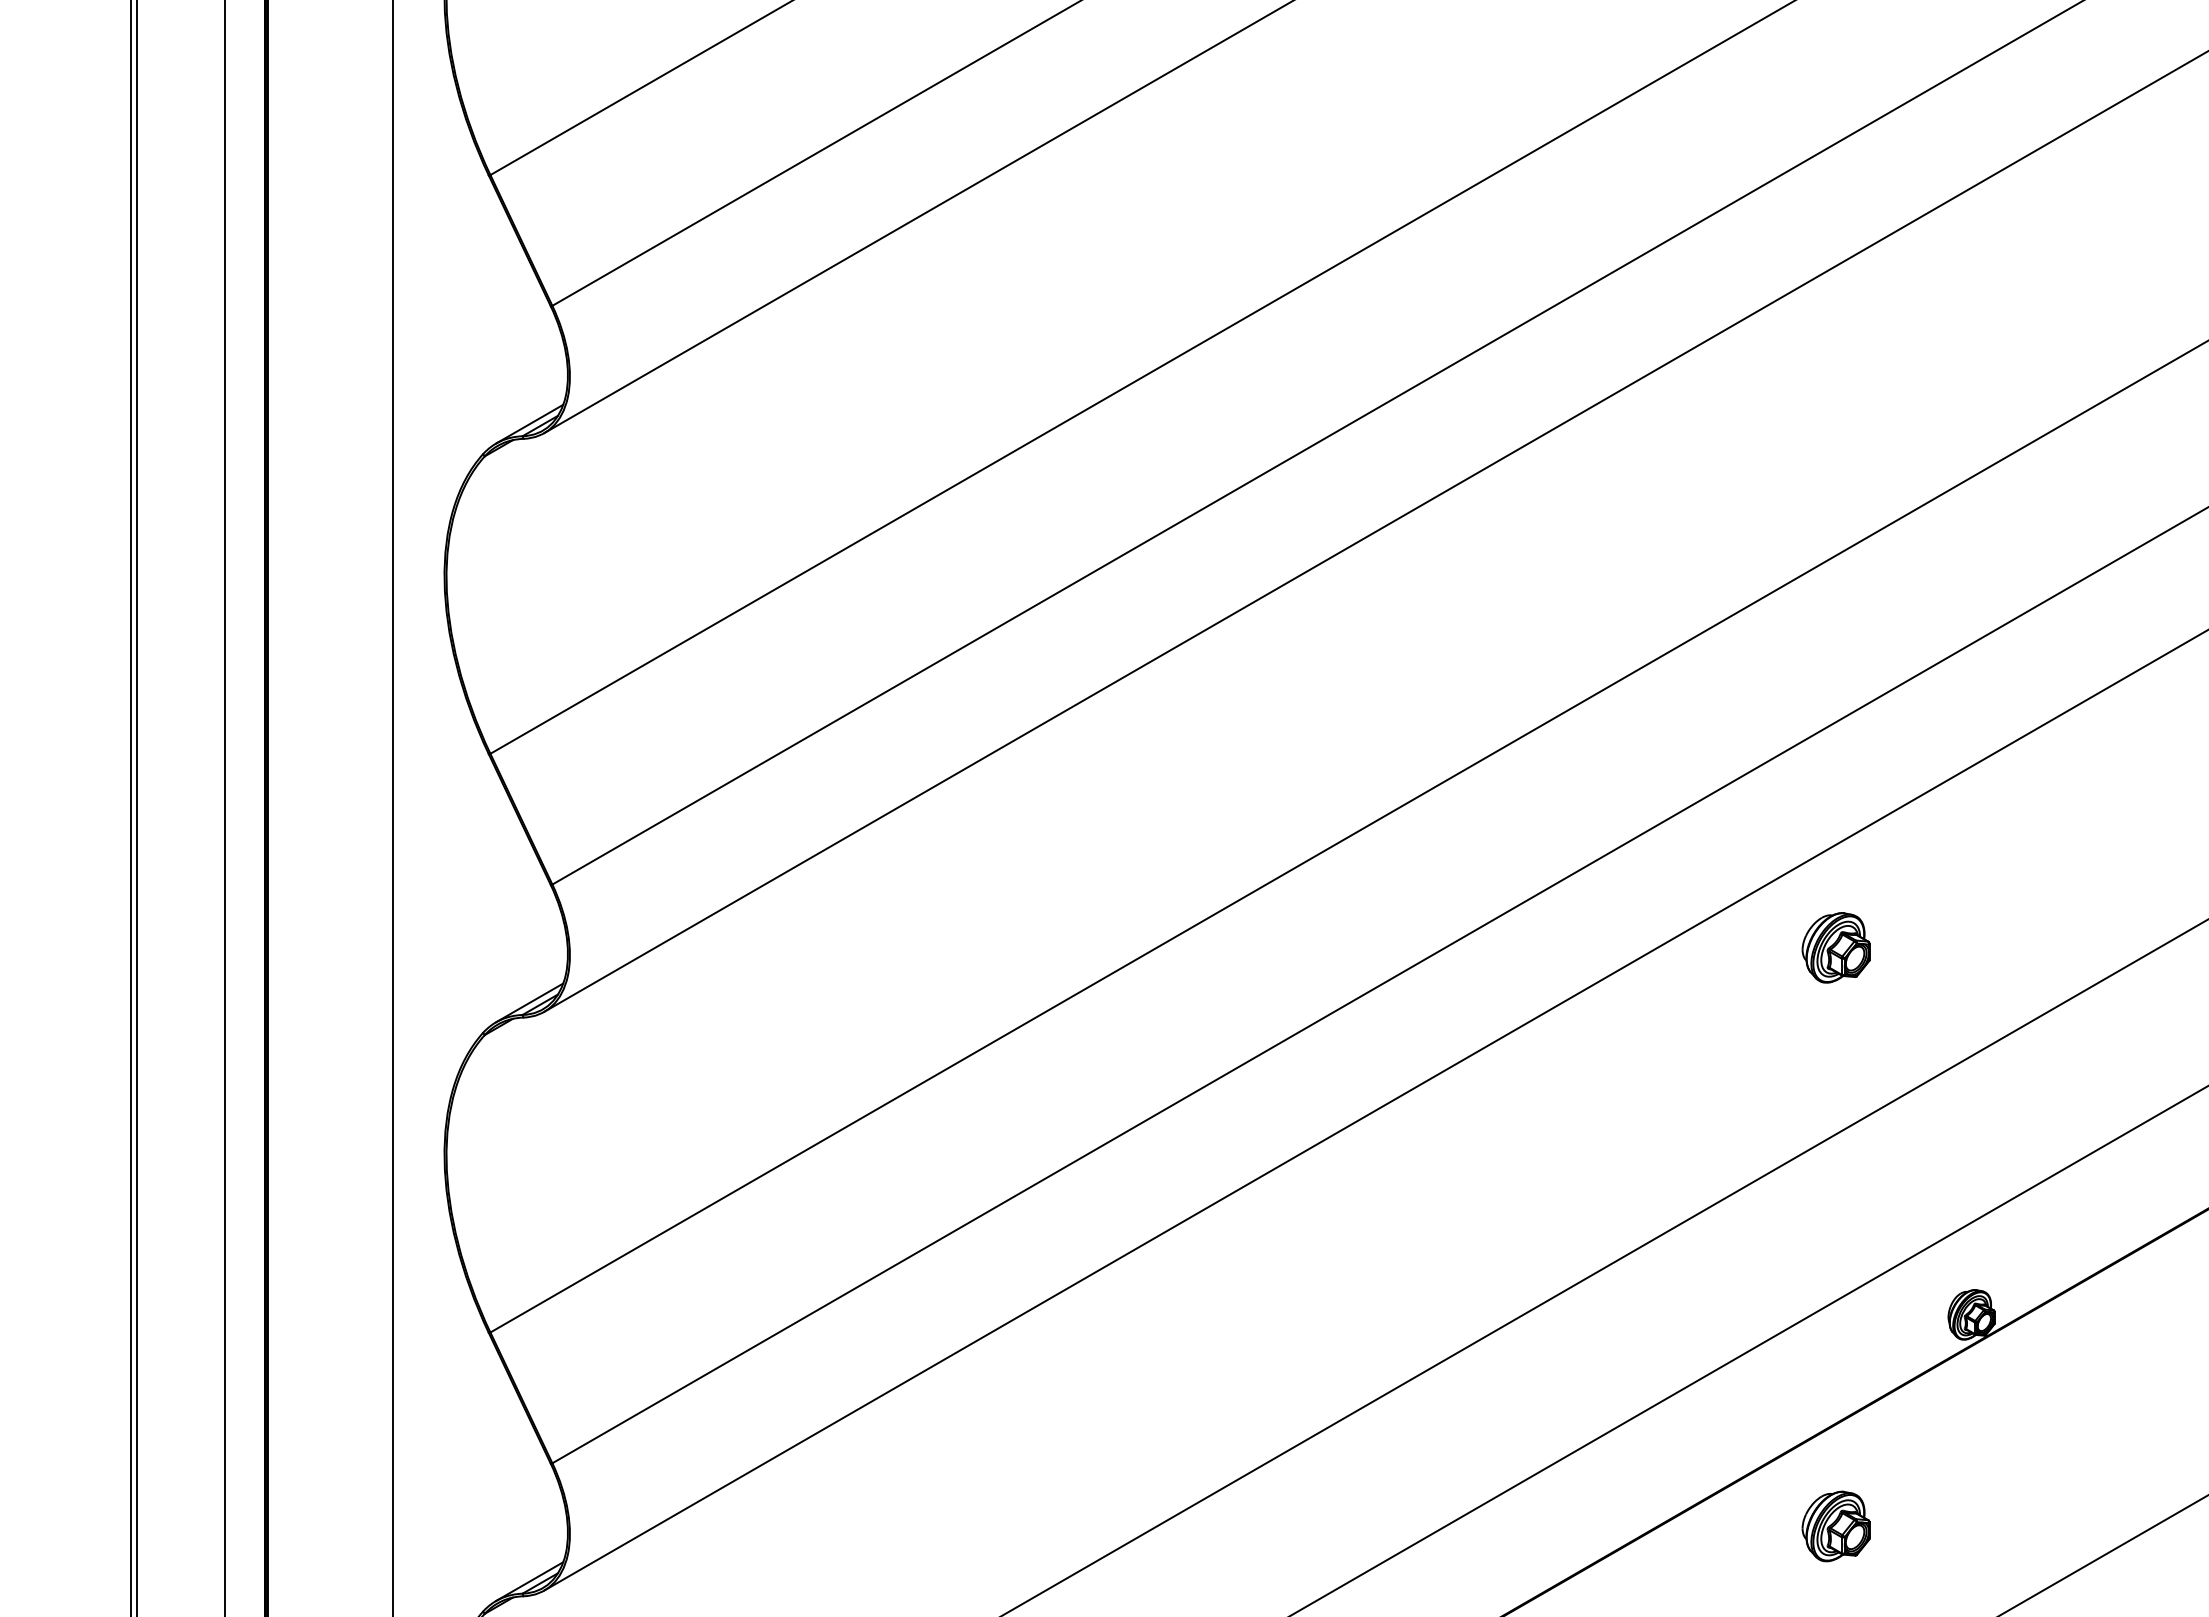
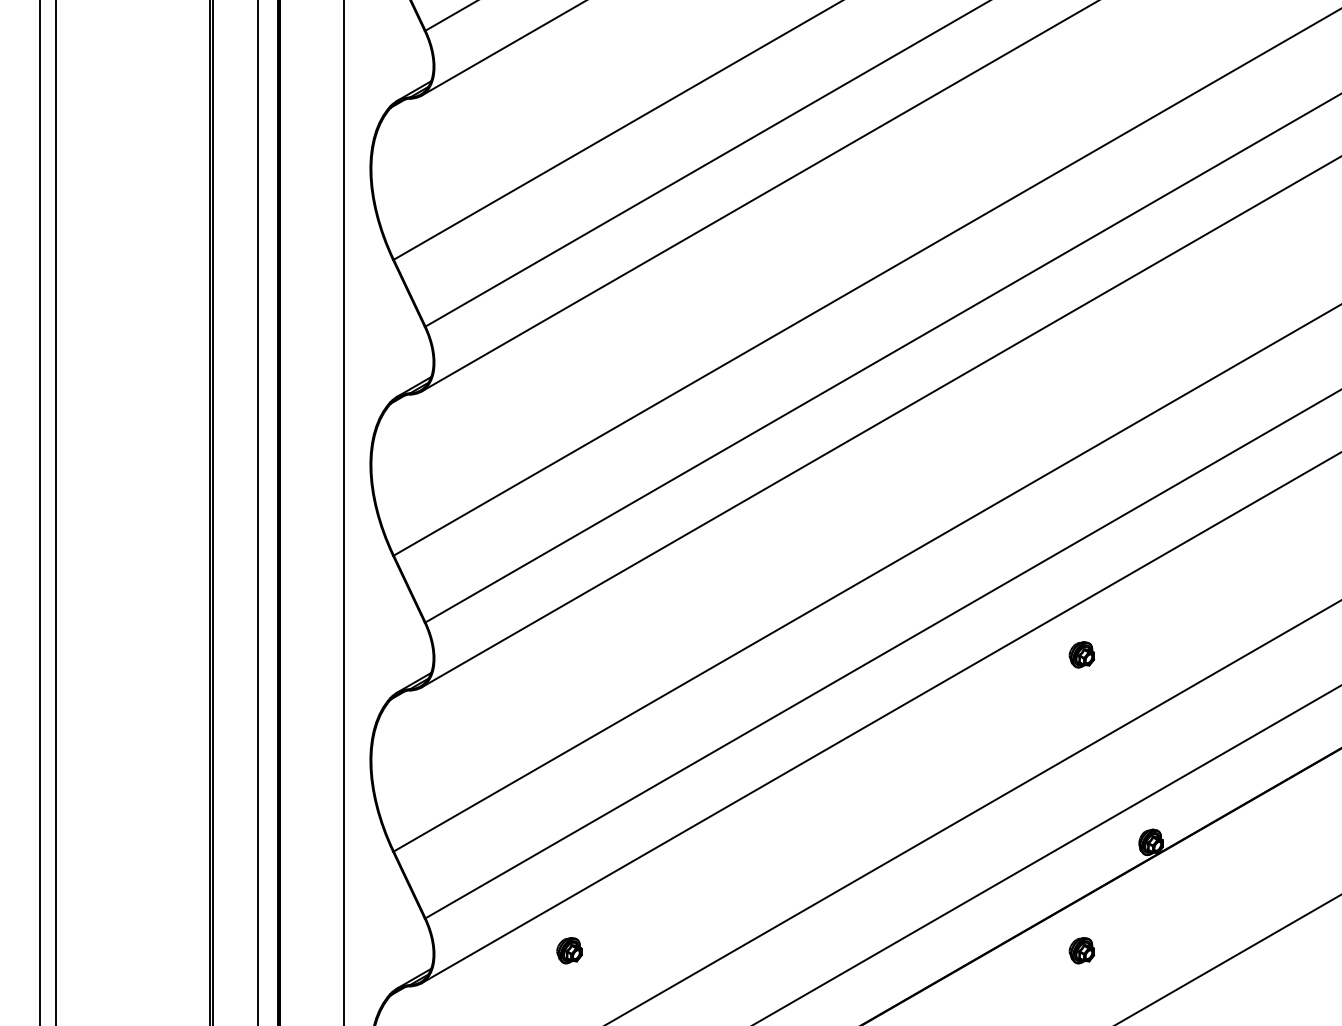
part: (1835, 947) -> (1081, 654), size x0.71
part: (833, 1526) -> (569, 950), added
part: (1835, 1526) -> (1081, 950), size x0.71

